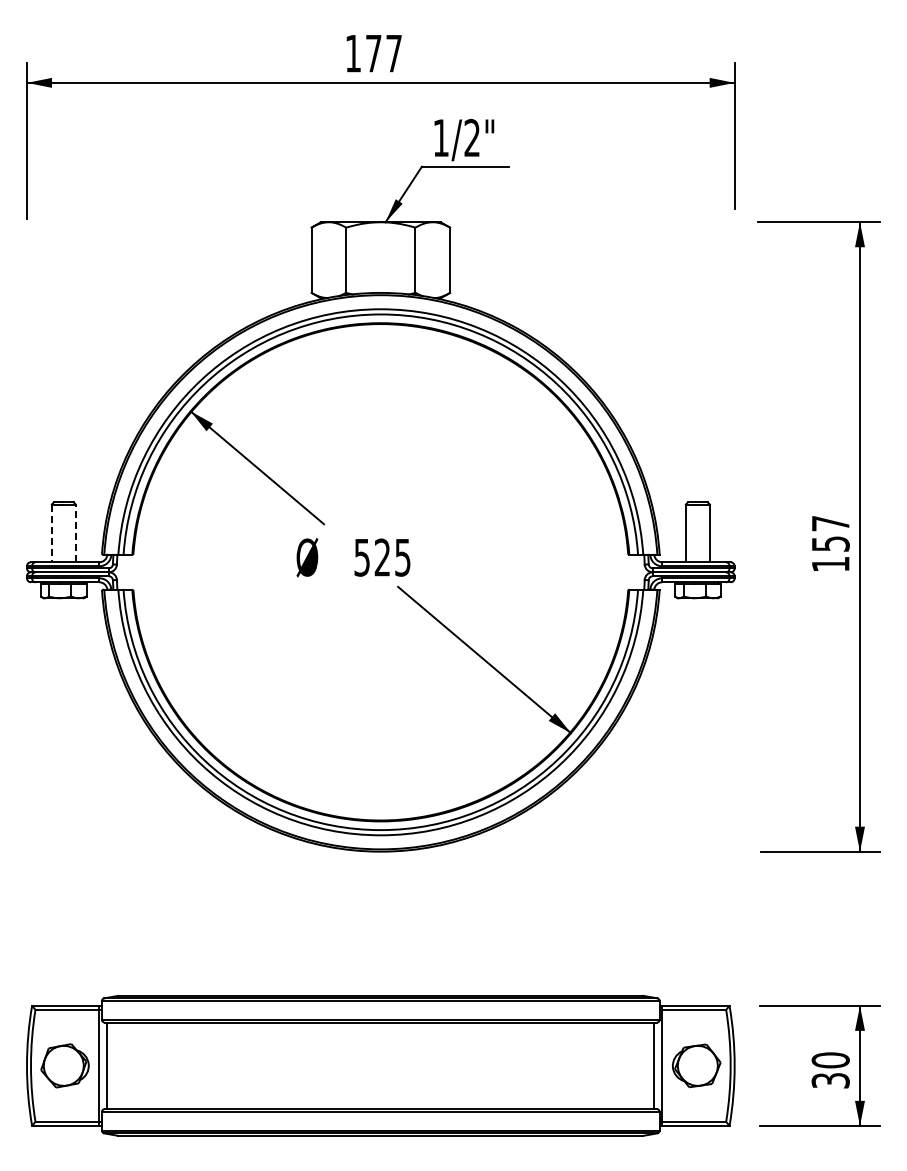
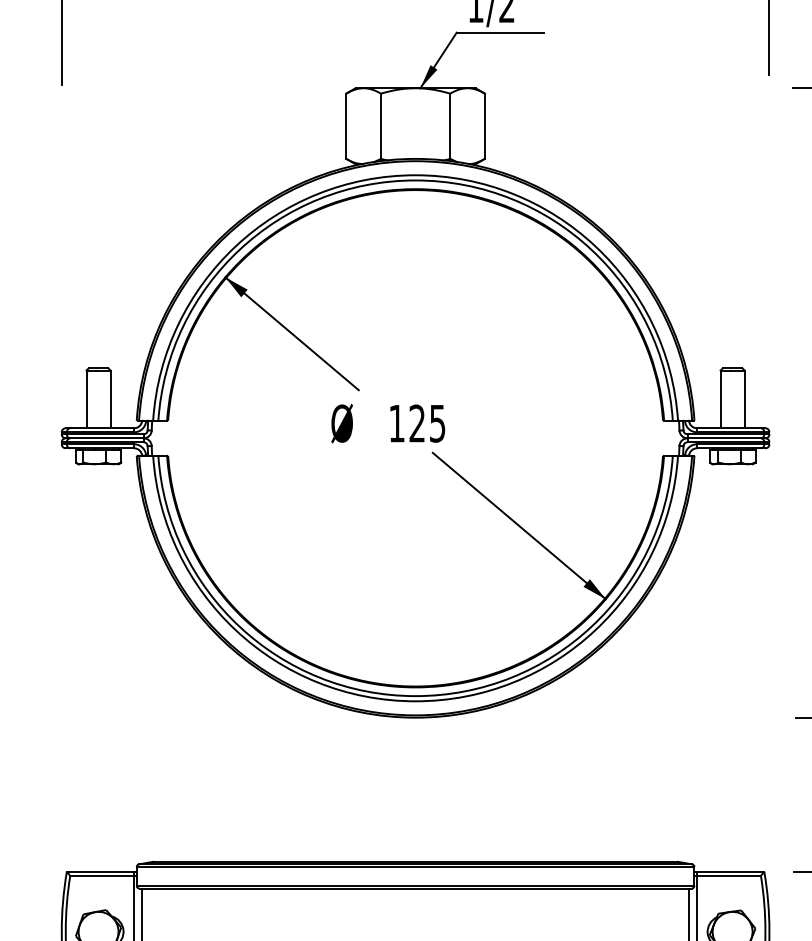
line: (51, 533) -> (86, 399), dashed -> solid
line: (75, 533) -> (110, 399), dashed -> solid
text: (361, 557) -> (396, 423), 525 -> 125

